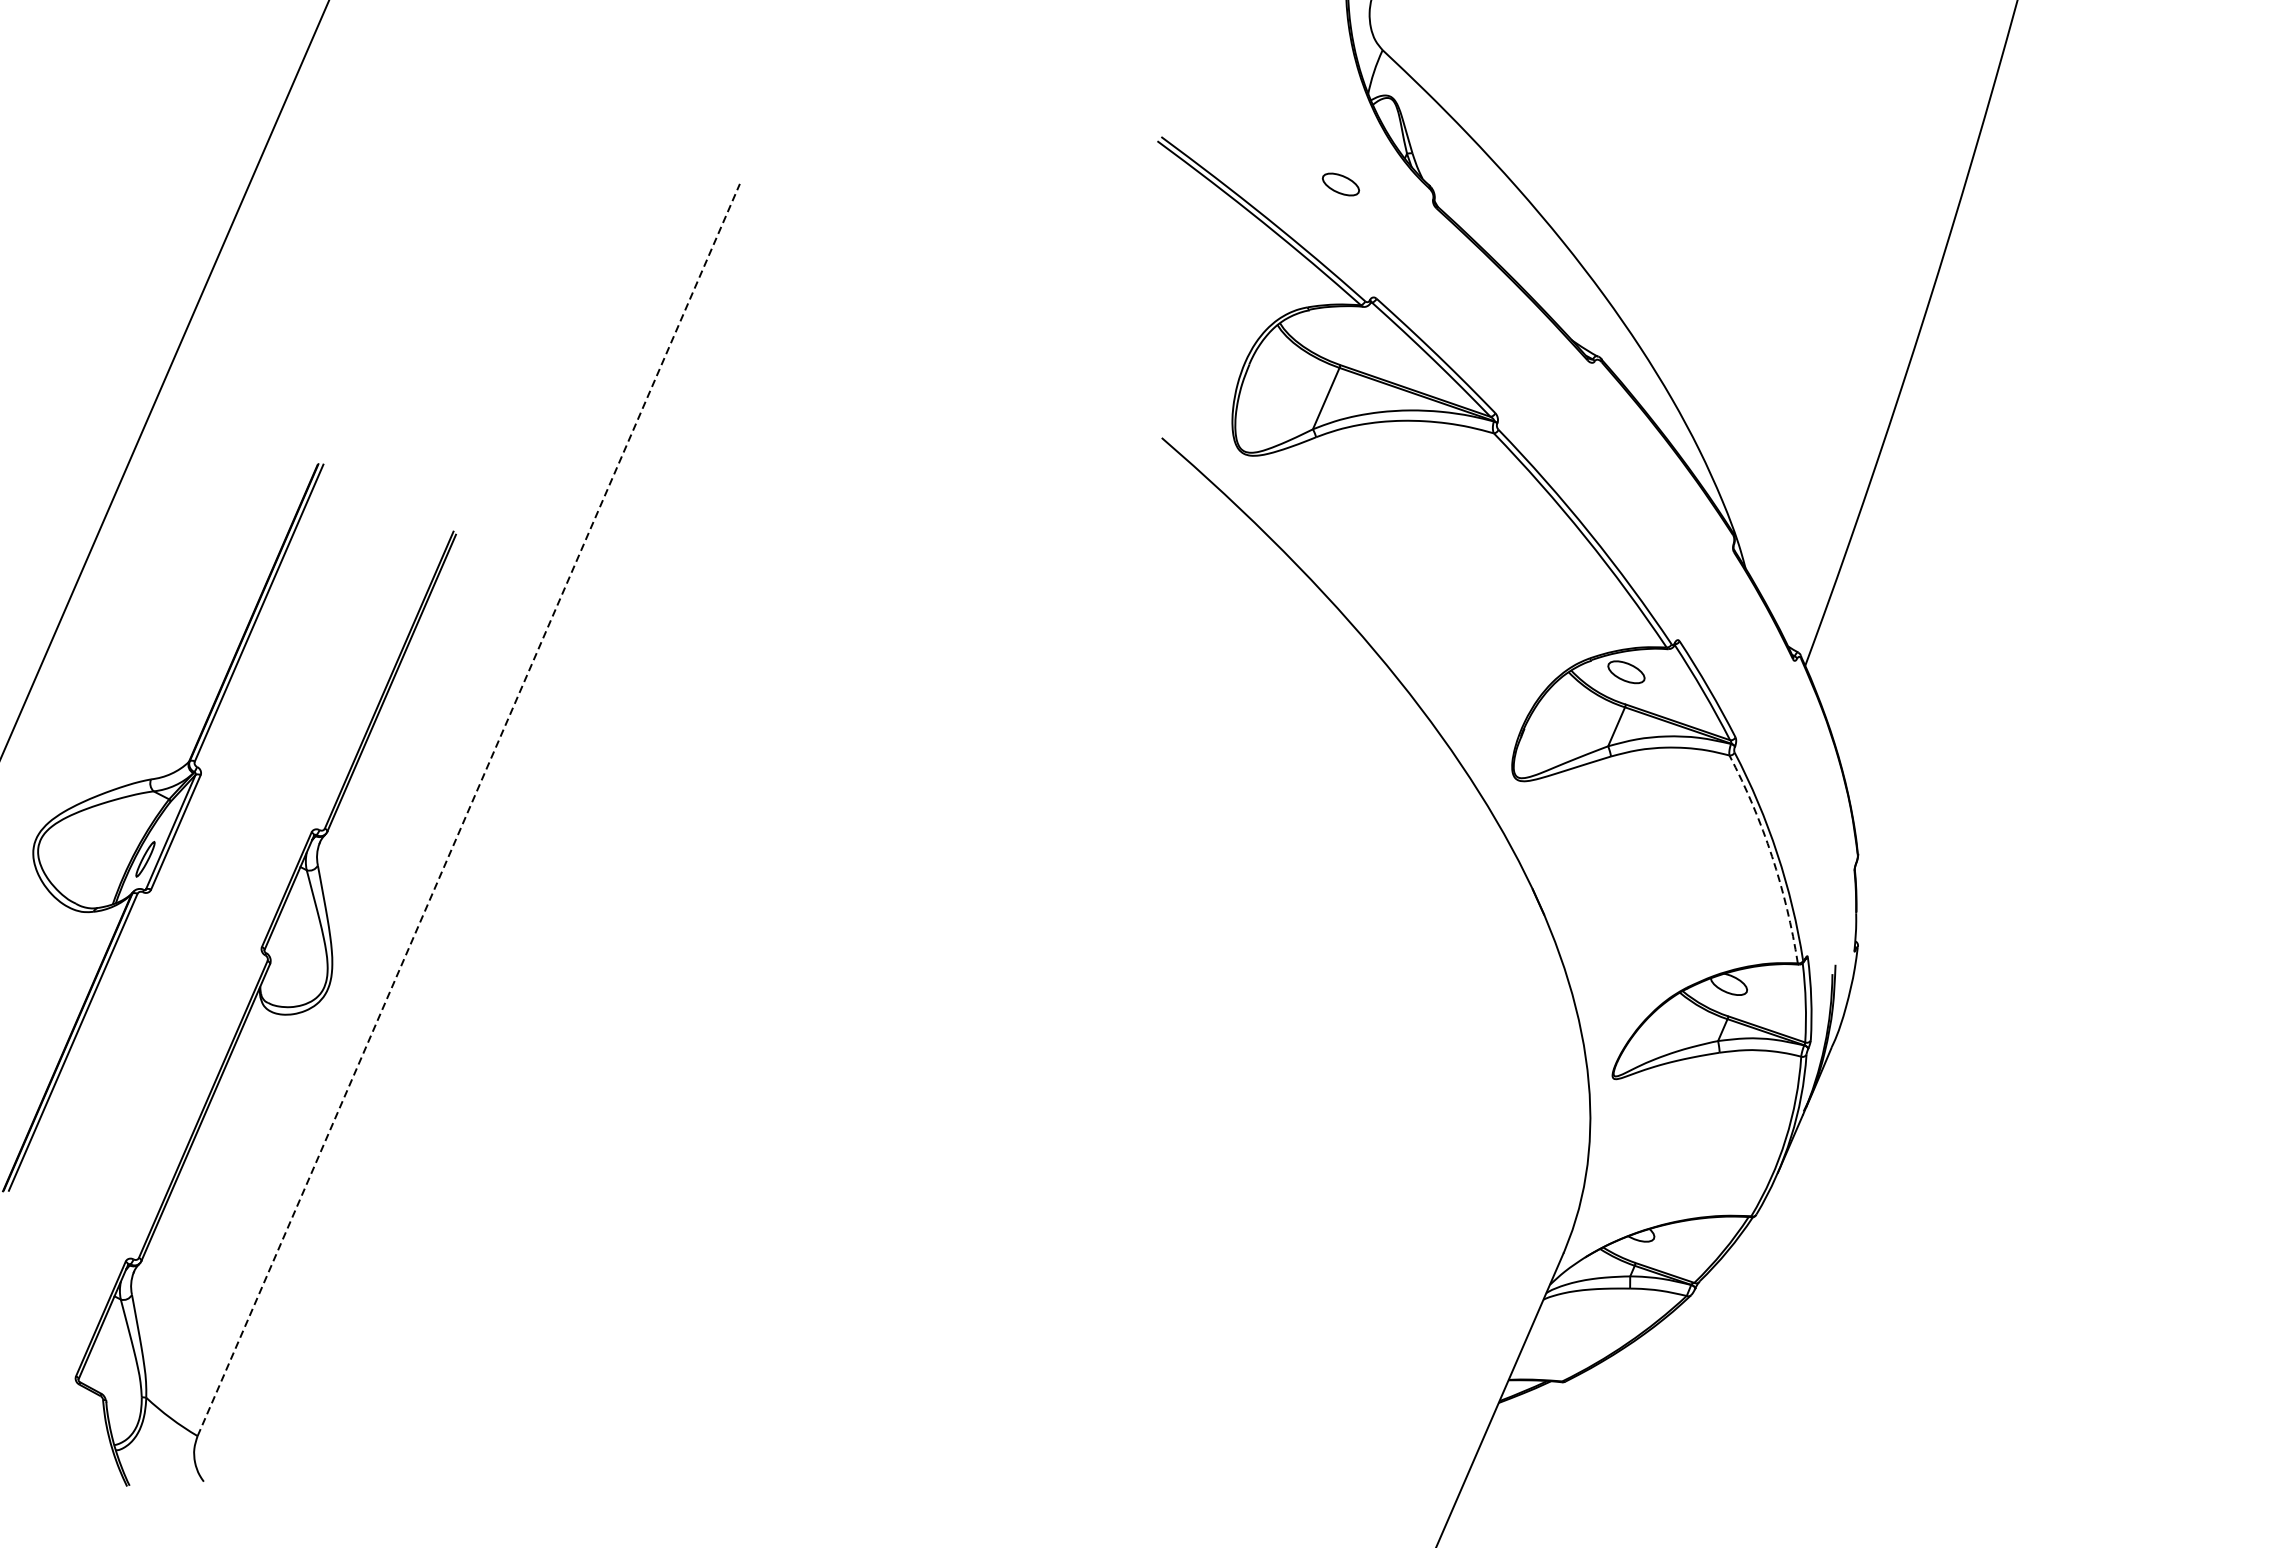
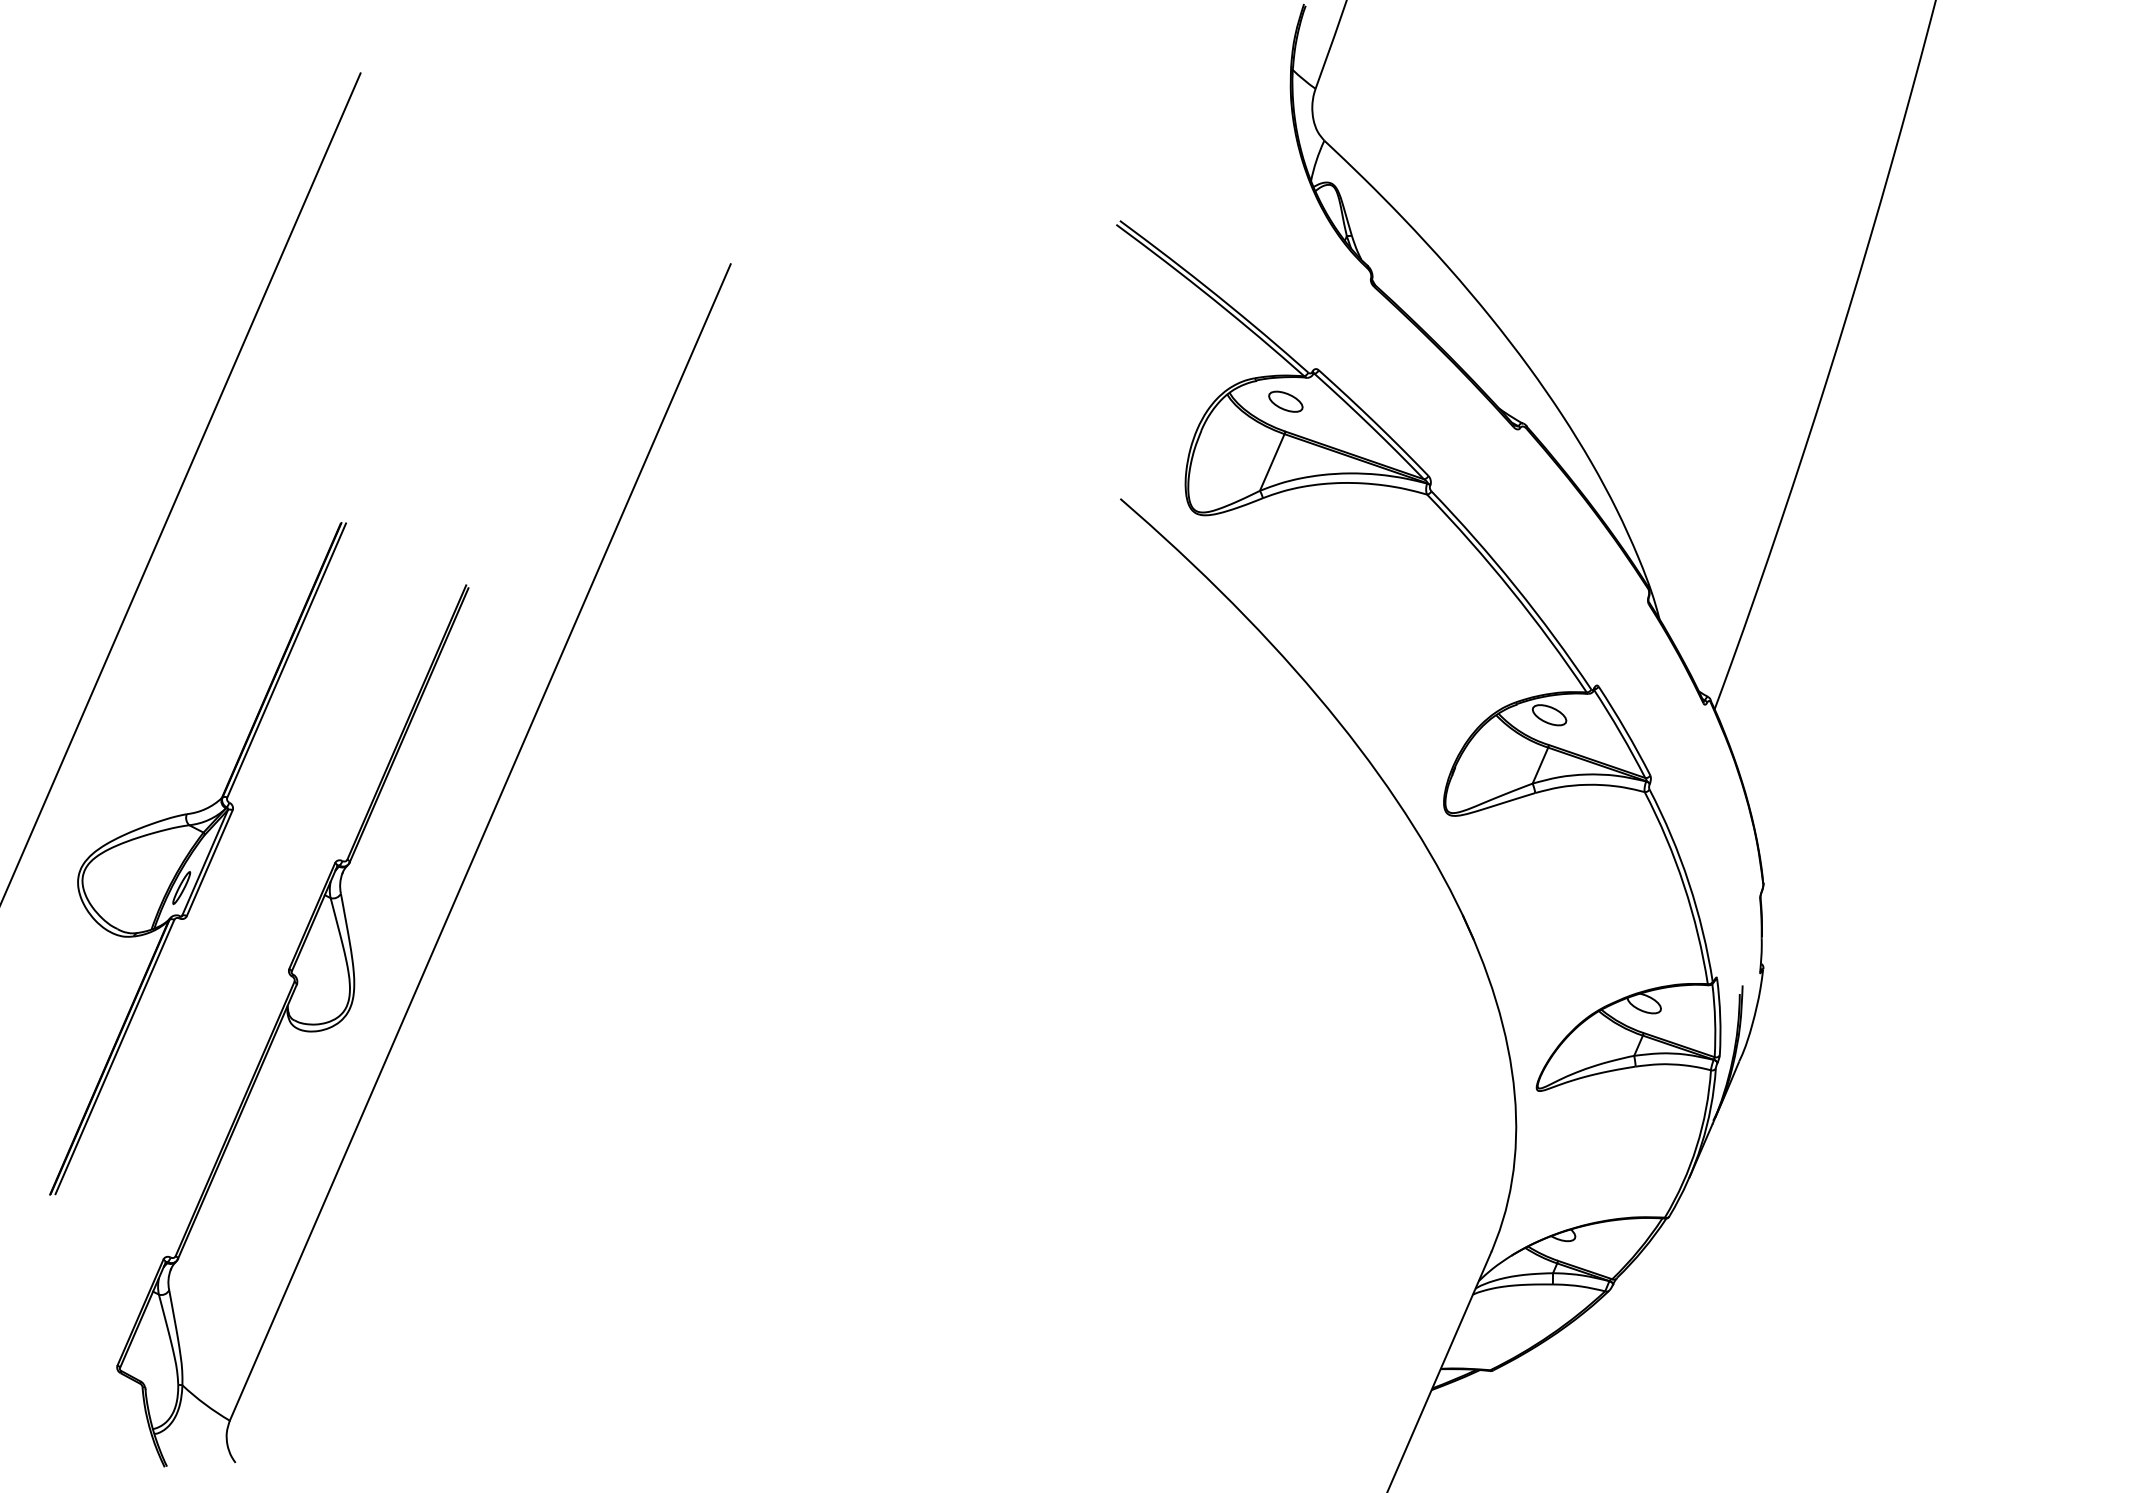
part: (1340, 184) -> (1285, 401), moved
line: (469, 808) -> (480, 841), dashed -> solid
arc: (1772, 856) -> (1684, 885), dashed -> solid

